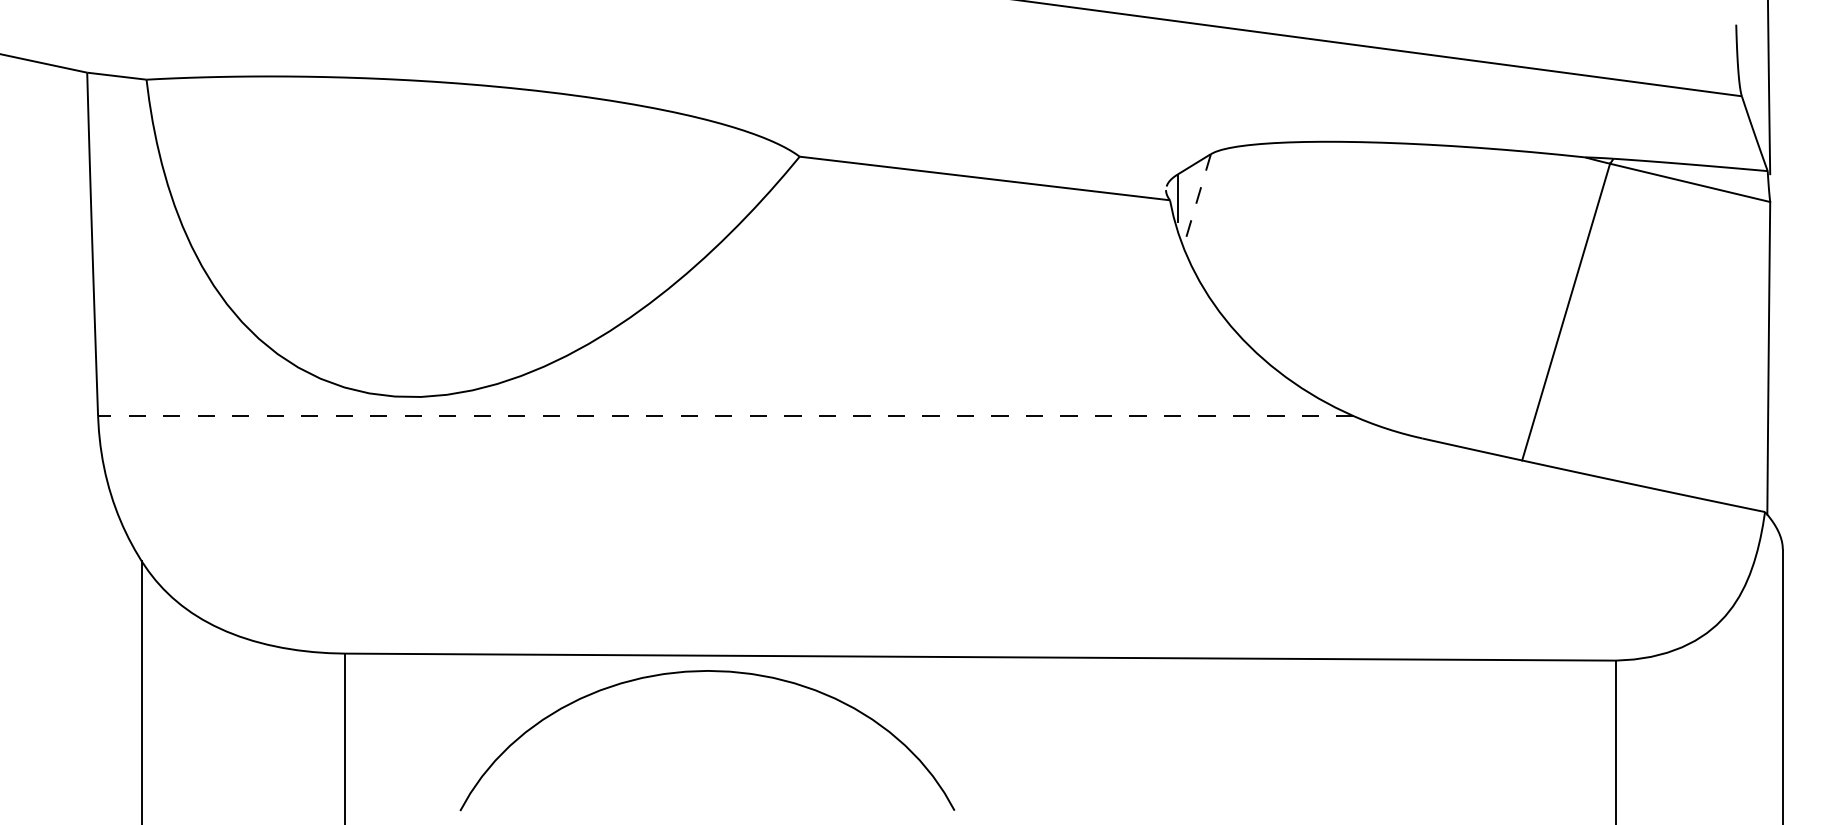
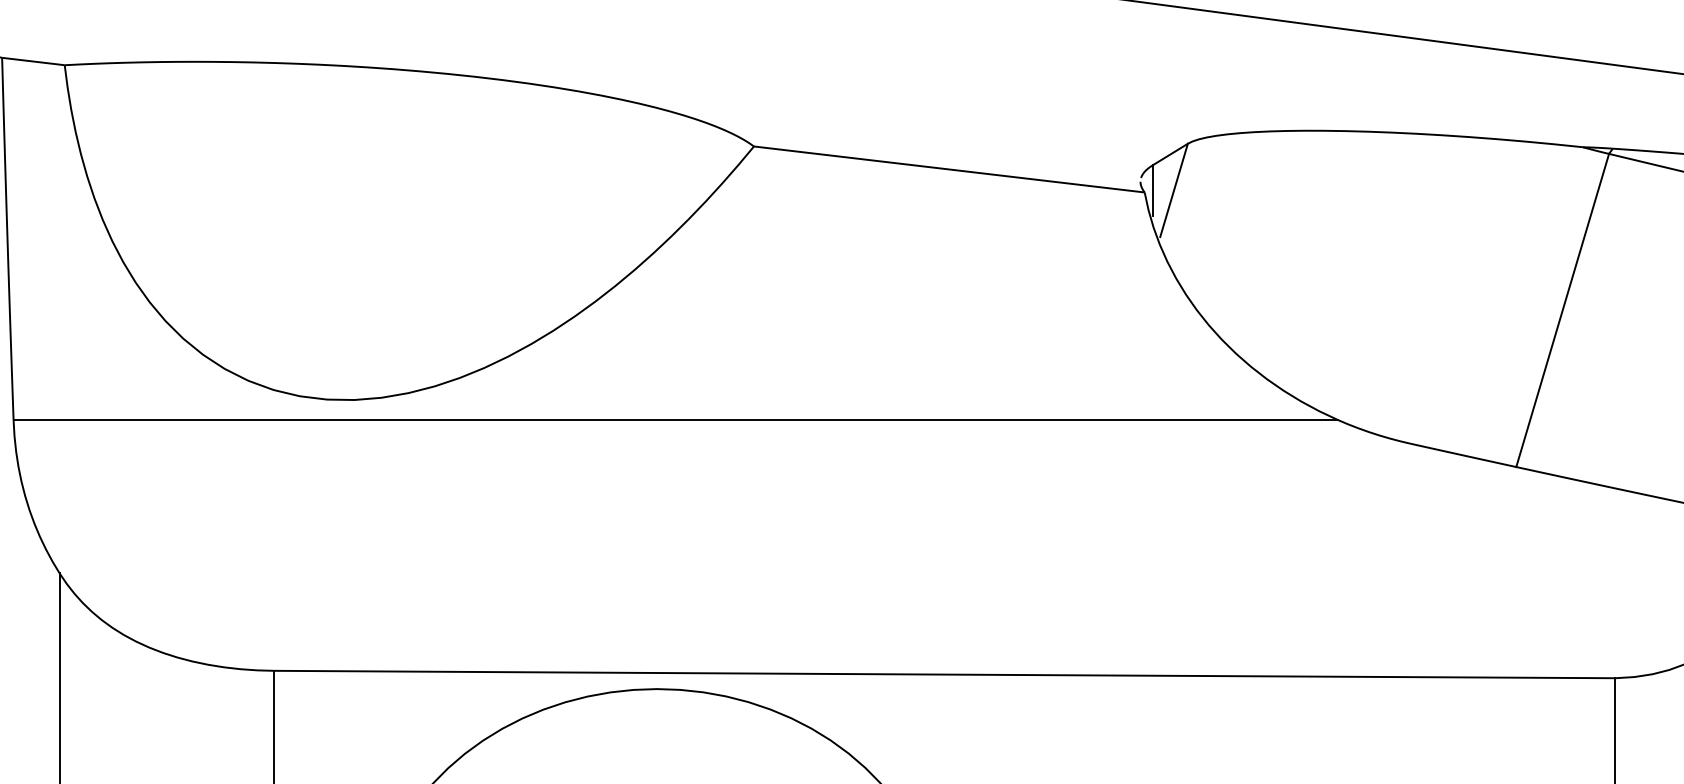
line: (1197, 198) -> (1173, 190), dashed -> solid
line: (725, 416) -> (675, 420), dashed -> solid

